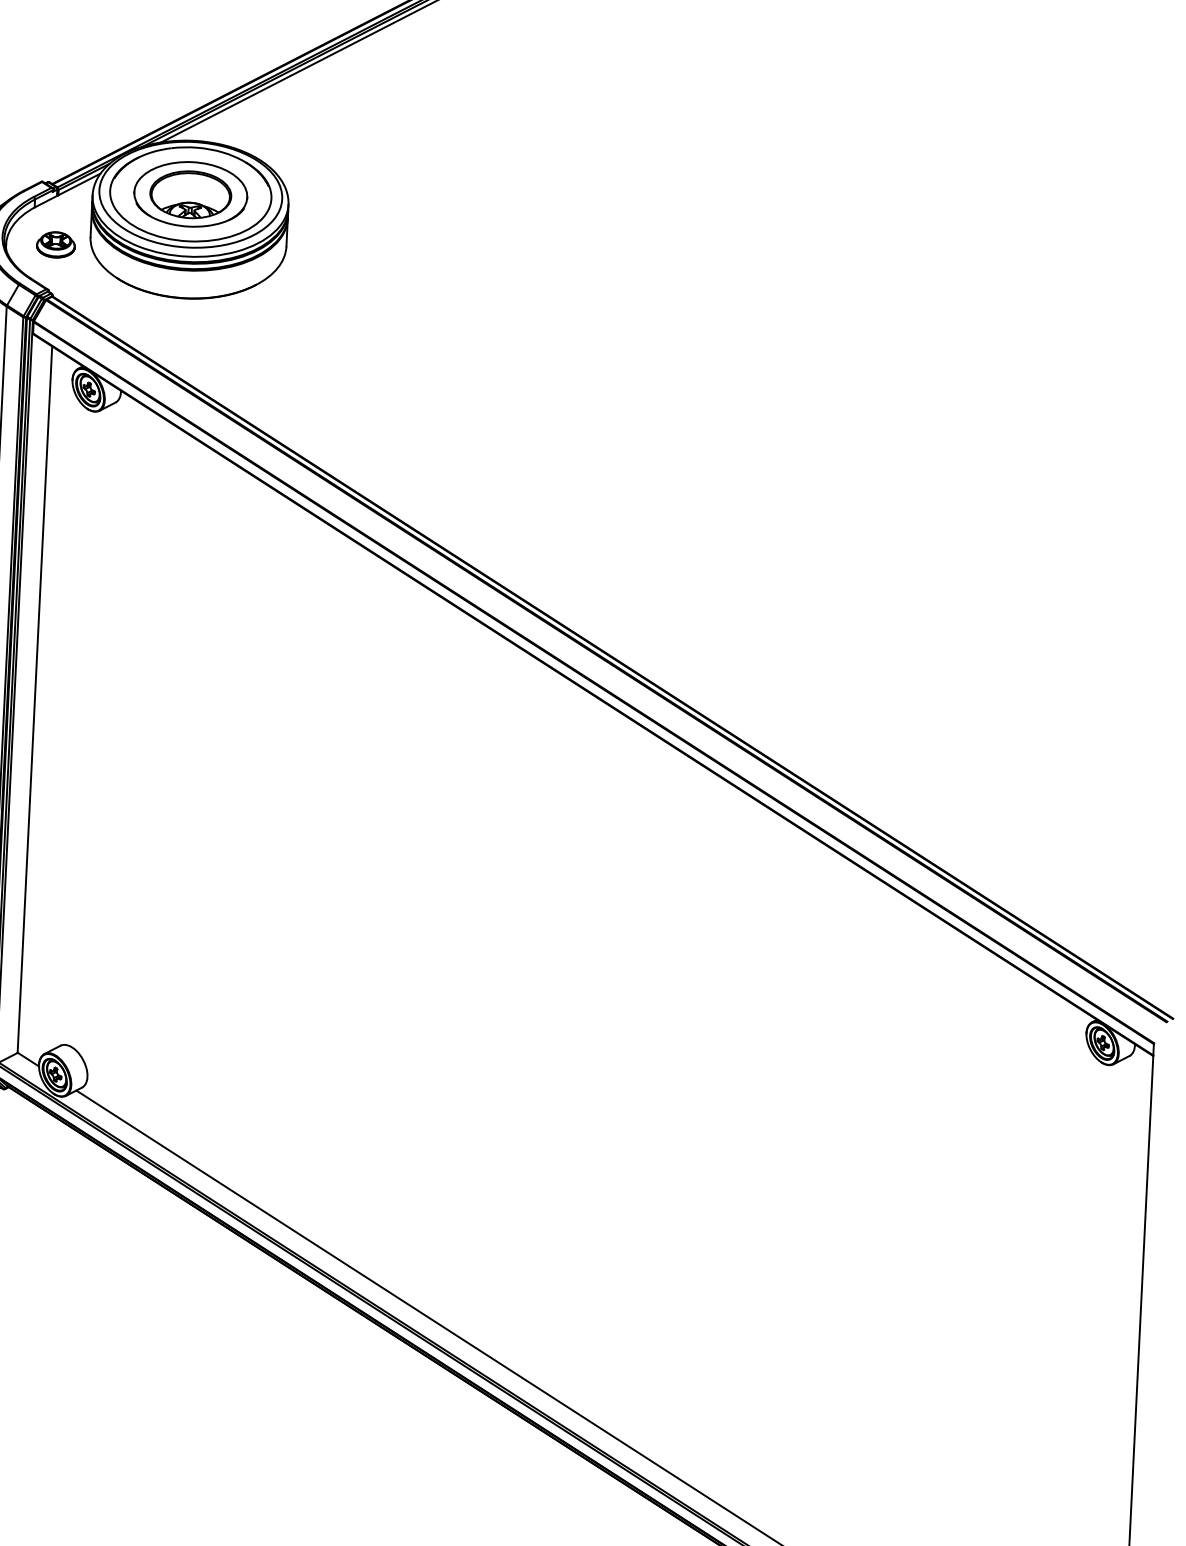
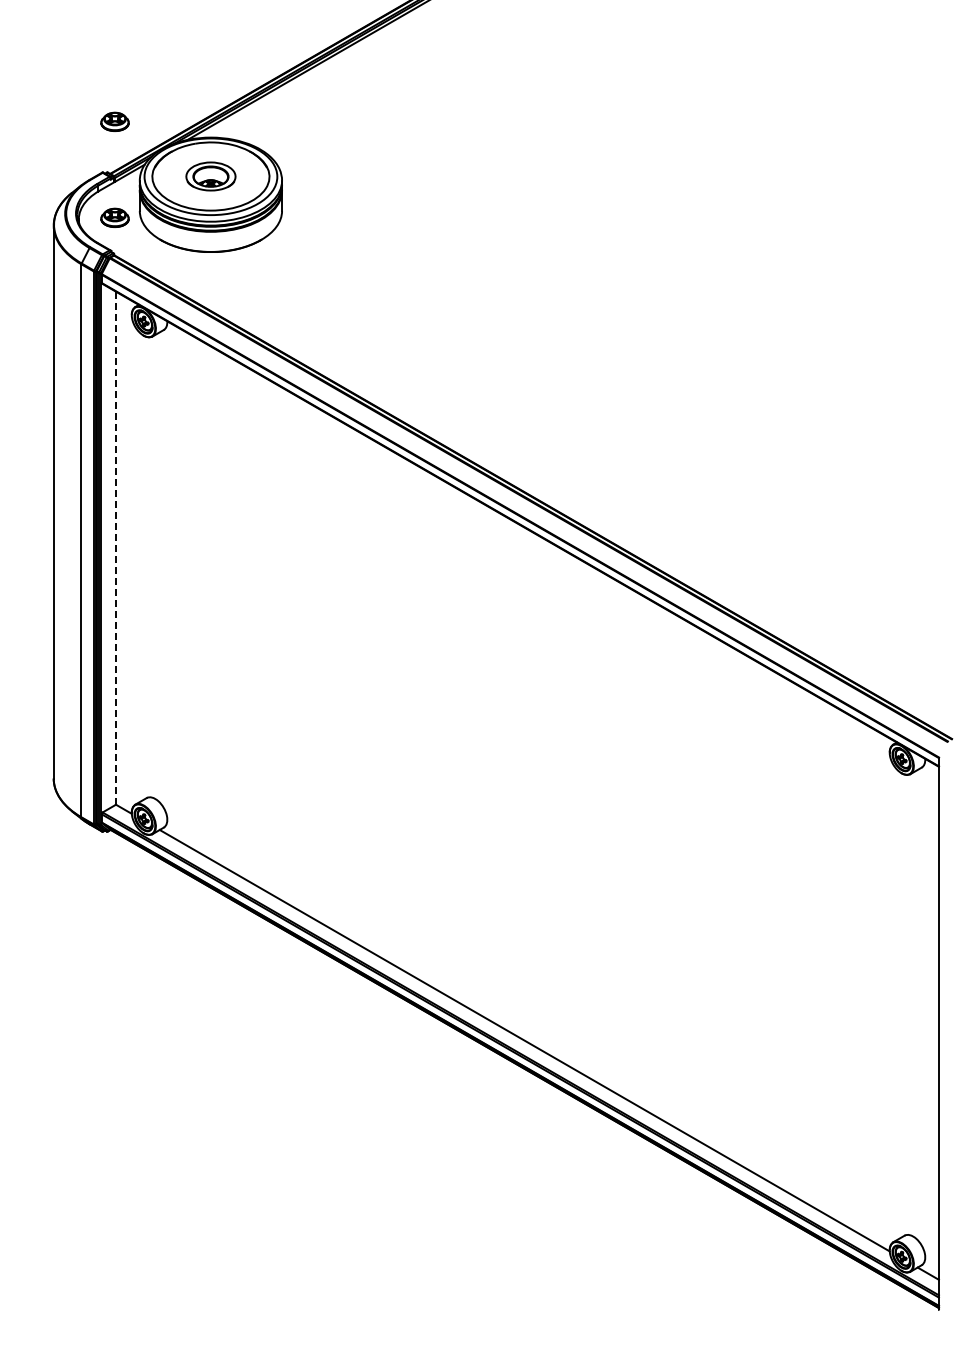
part: (61, 112) -> (114, 121), added
part: (190, 194) -> (210, 176), size x0.6
line: (34, 700) -> (115, 548), solid -> dashed

